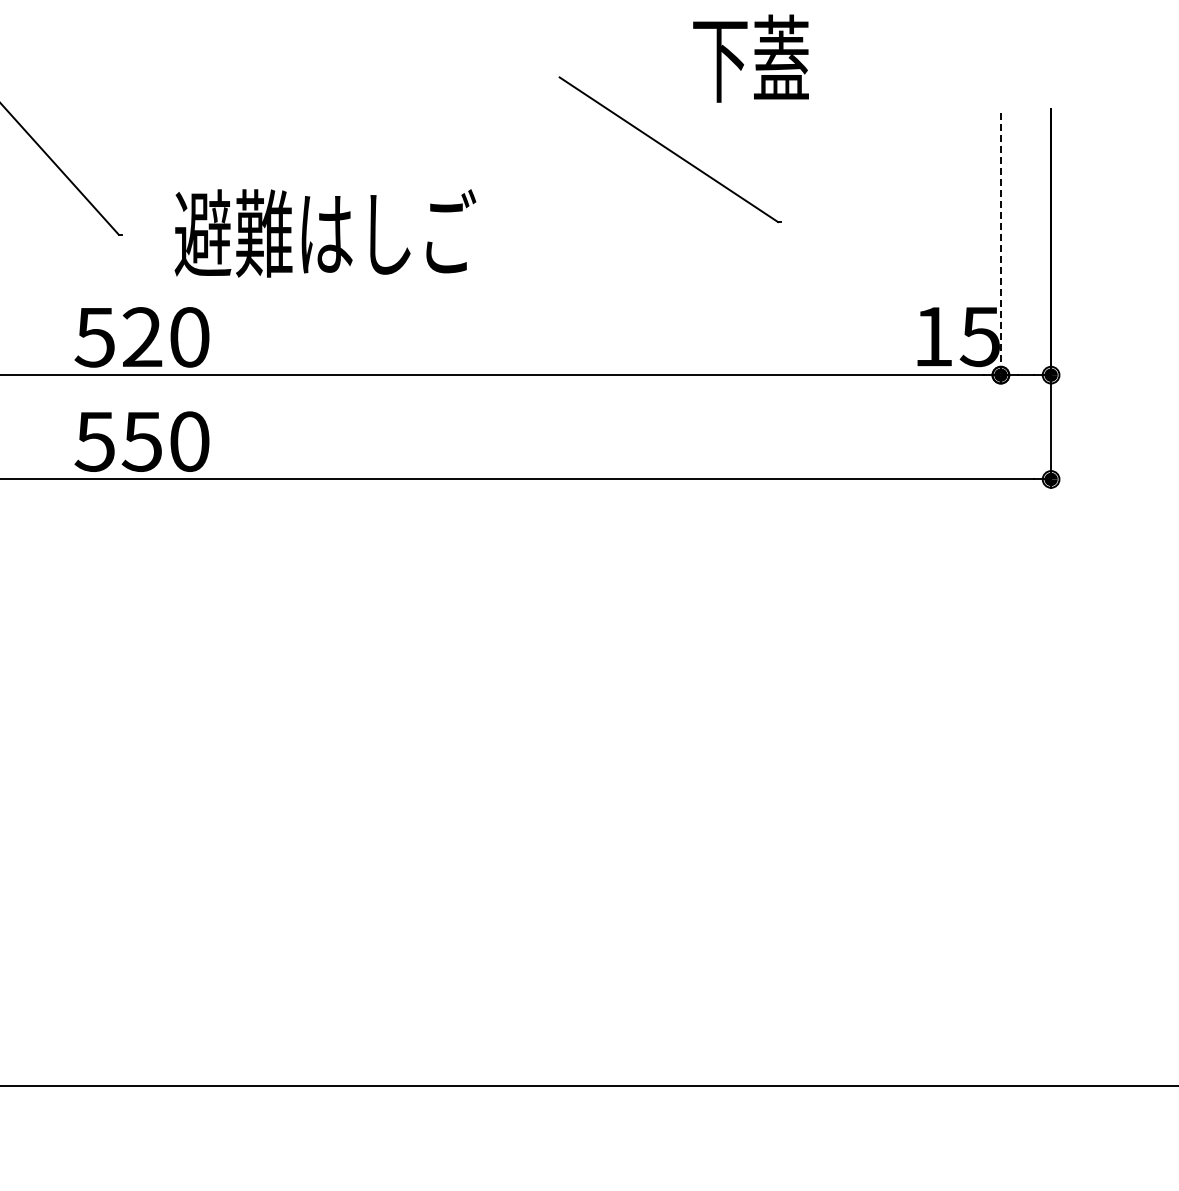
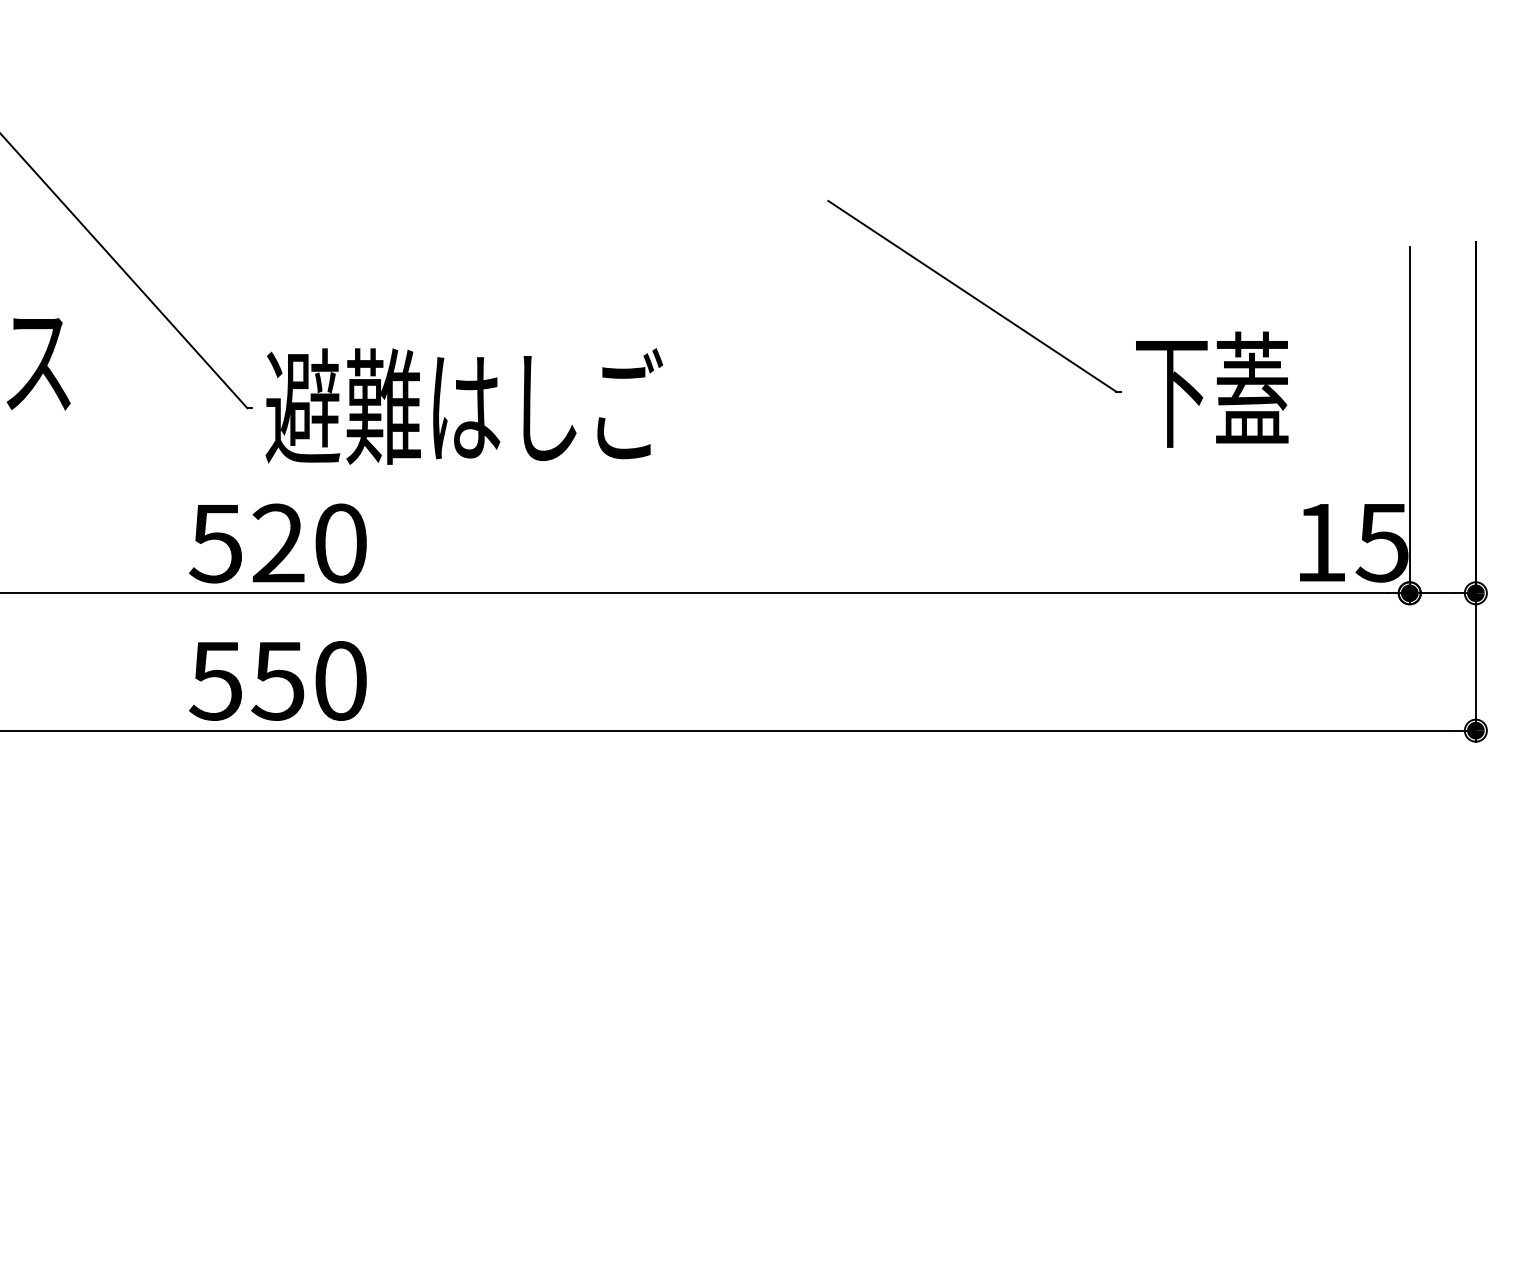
text: (750, 58) -> (1211, 389), moved
text: (325, 233) -> (464, 406), moved
line: (1000, 248) -> (1409, 426), dashed -> solid

